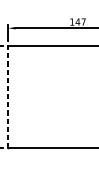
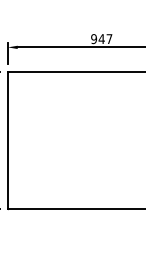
text: (72, 22) -> (94, 39), 147 -> 947
line: (7, 97) -> (7, 140), dashed -> solid

